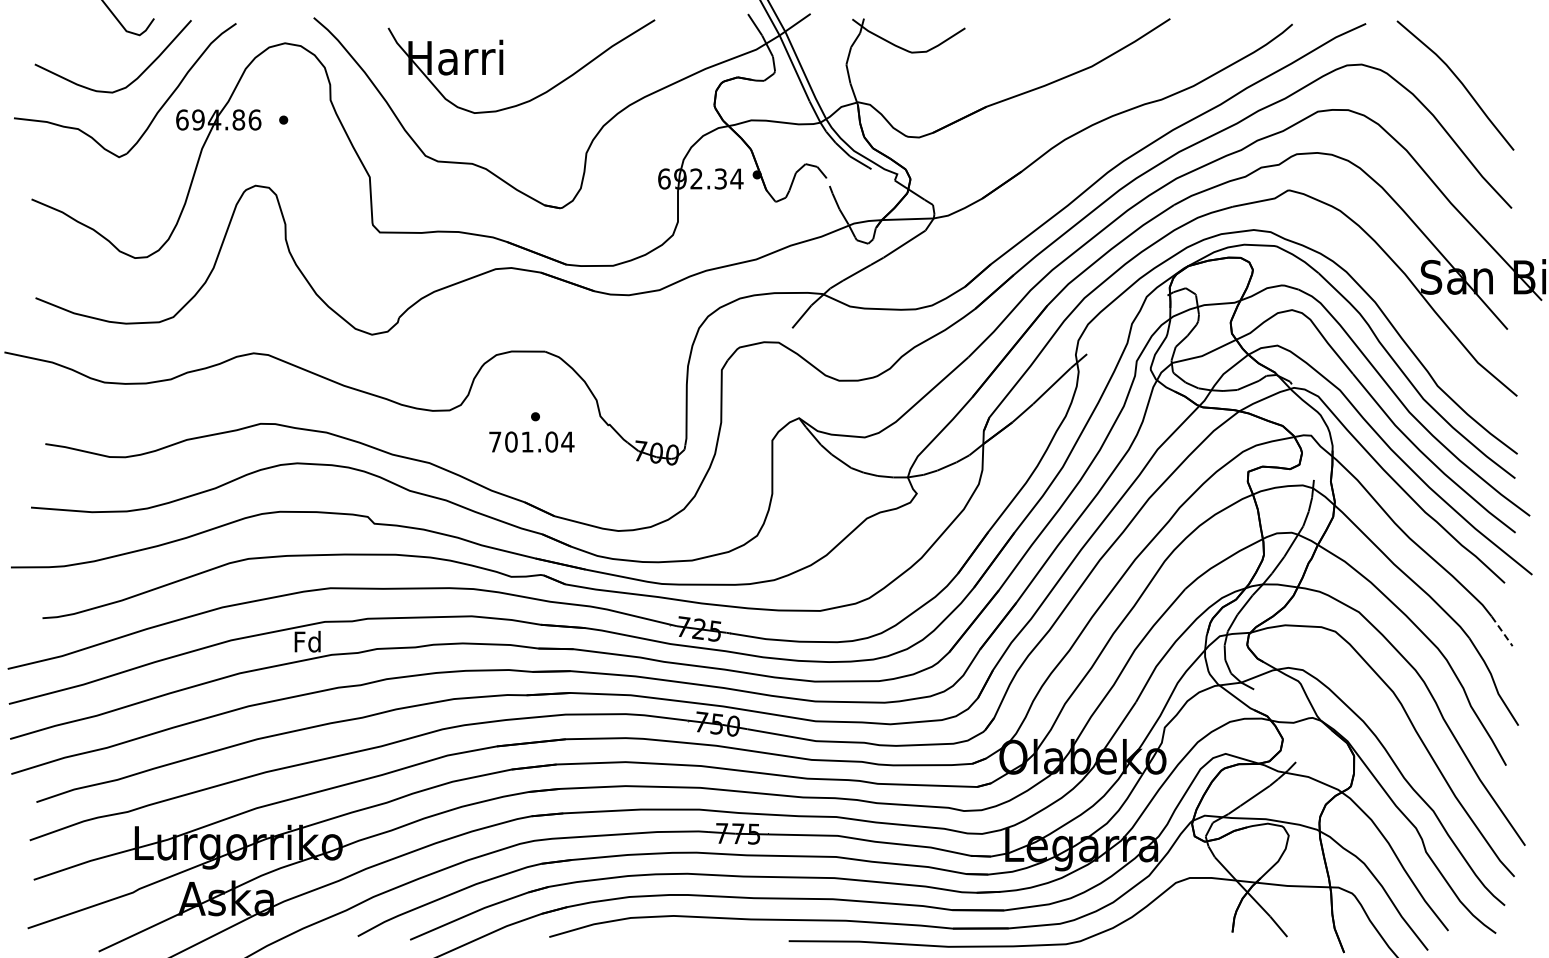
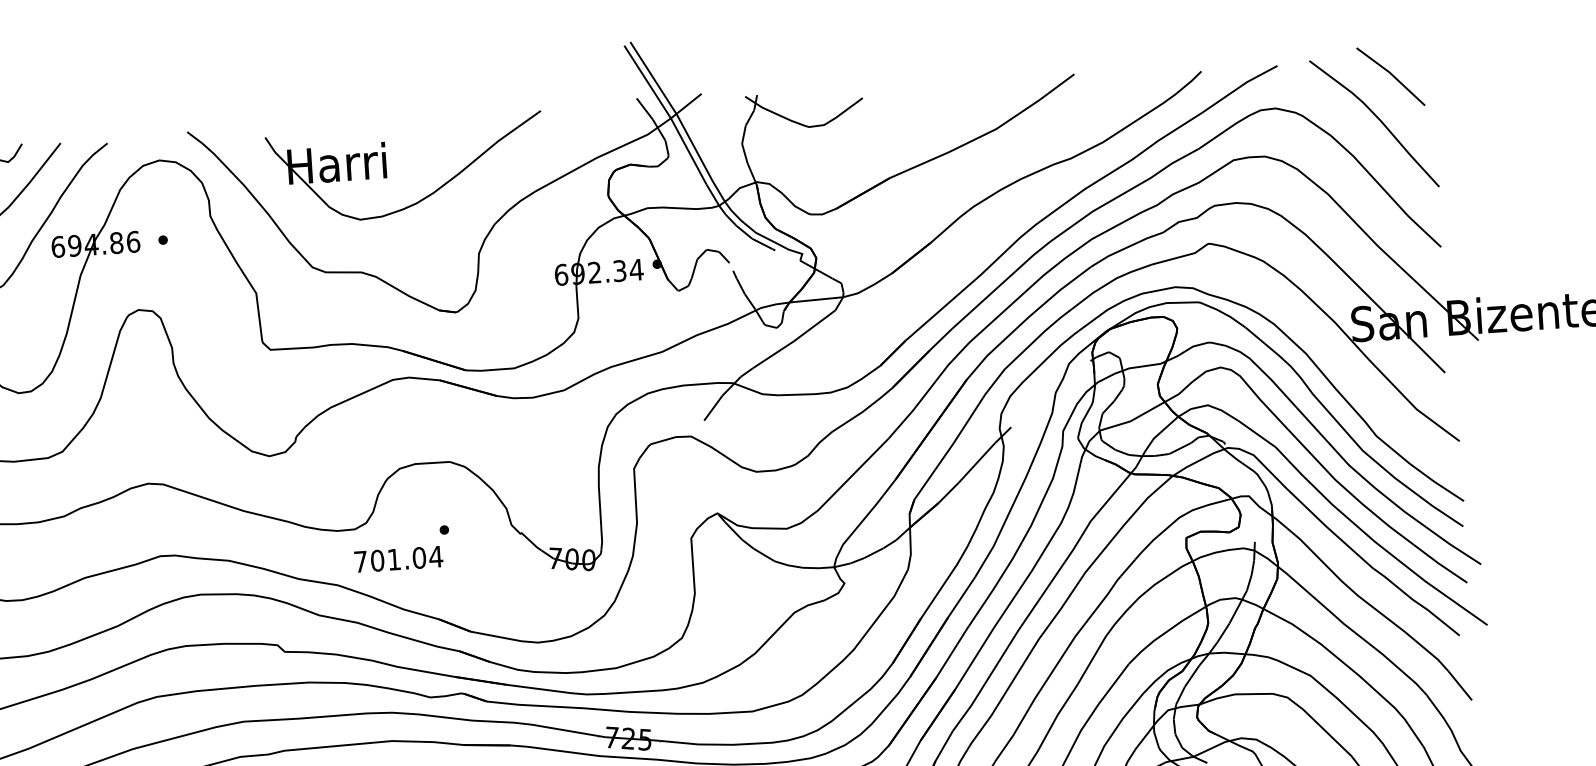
line: (1475, 40) -> (1391, 75), added
text: (531, 441) -> (398, 558), moved
line: (1502, 631) -> (1460, 685), dashed -> solid

